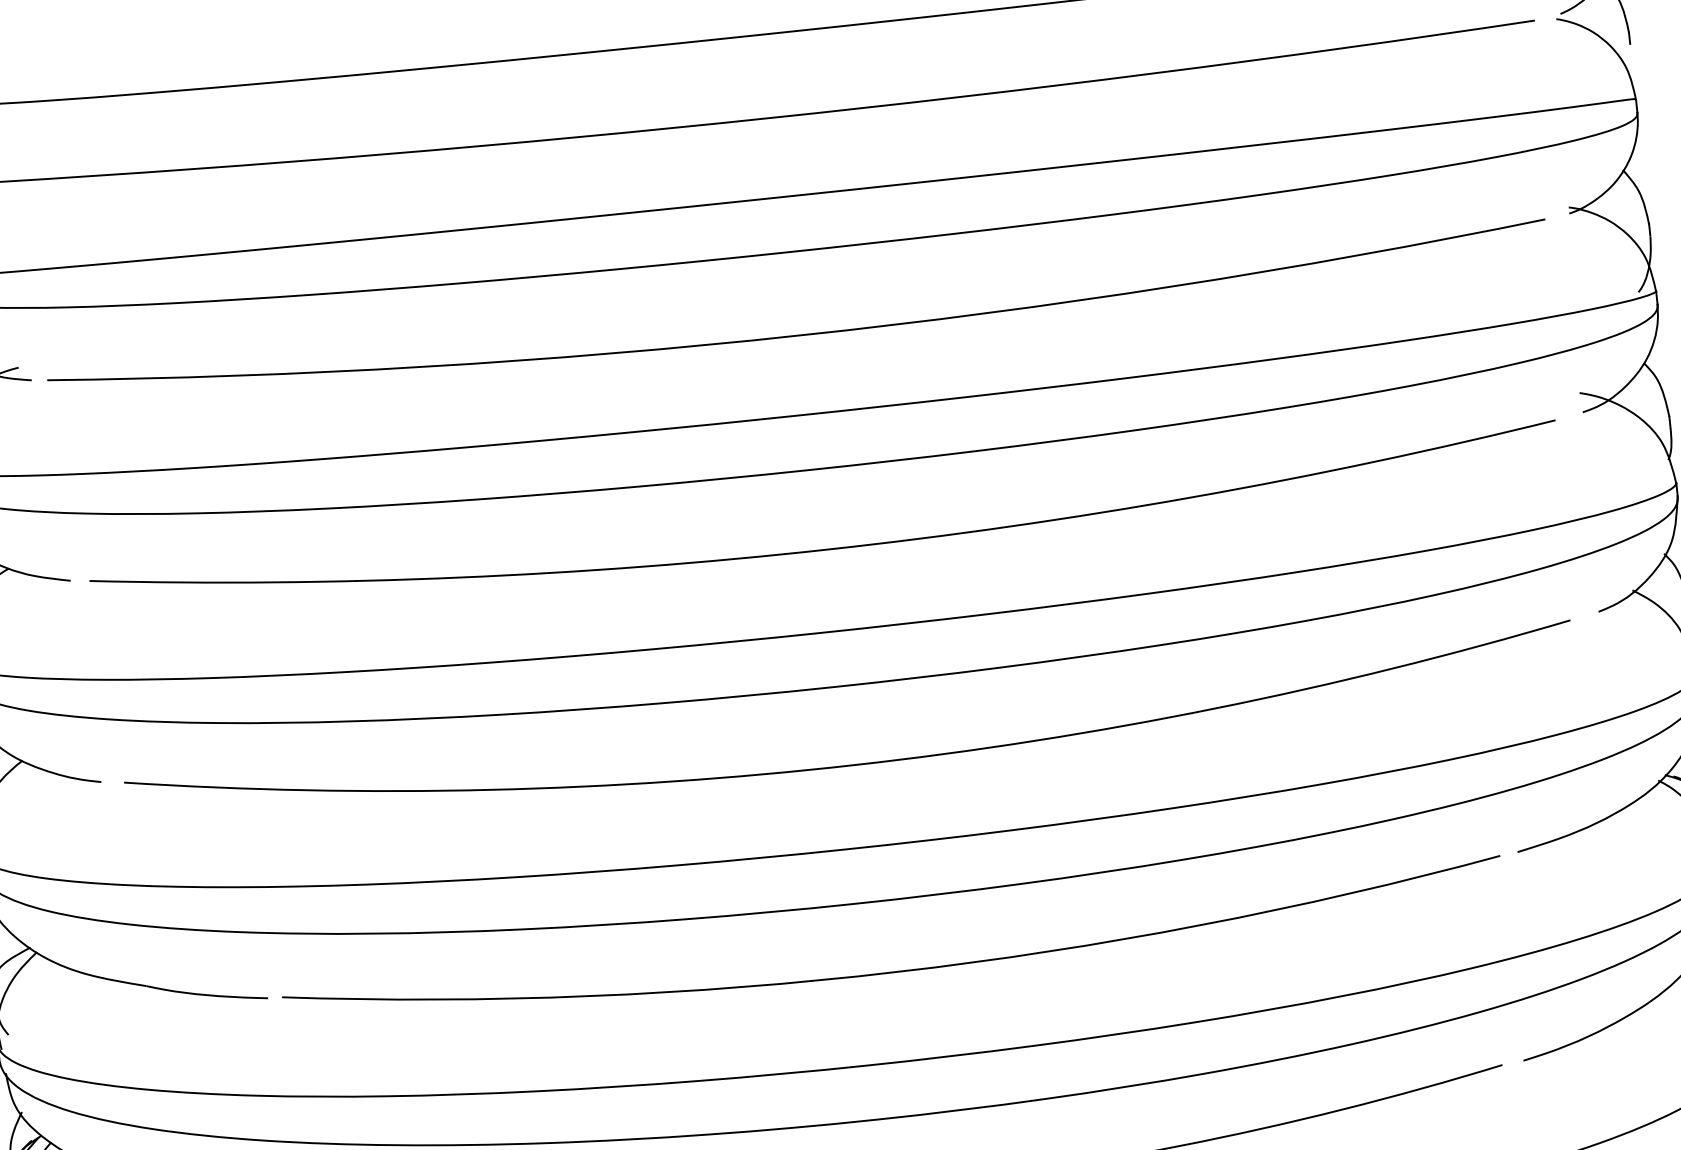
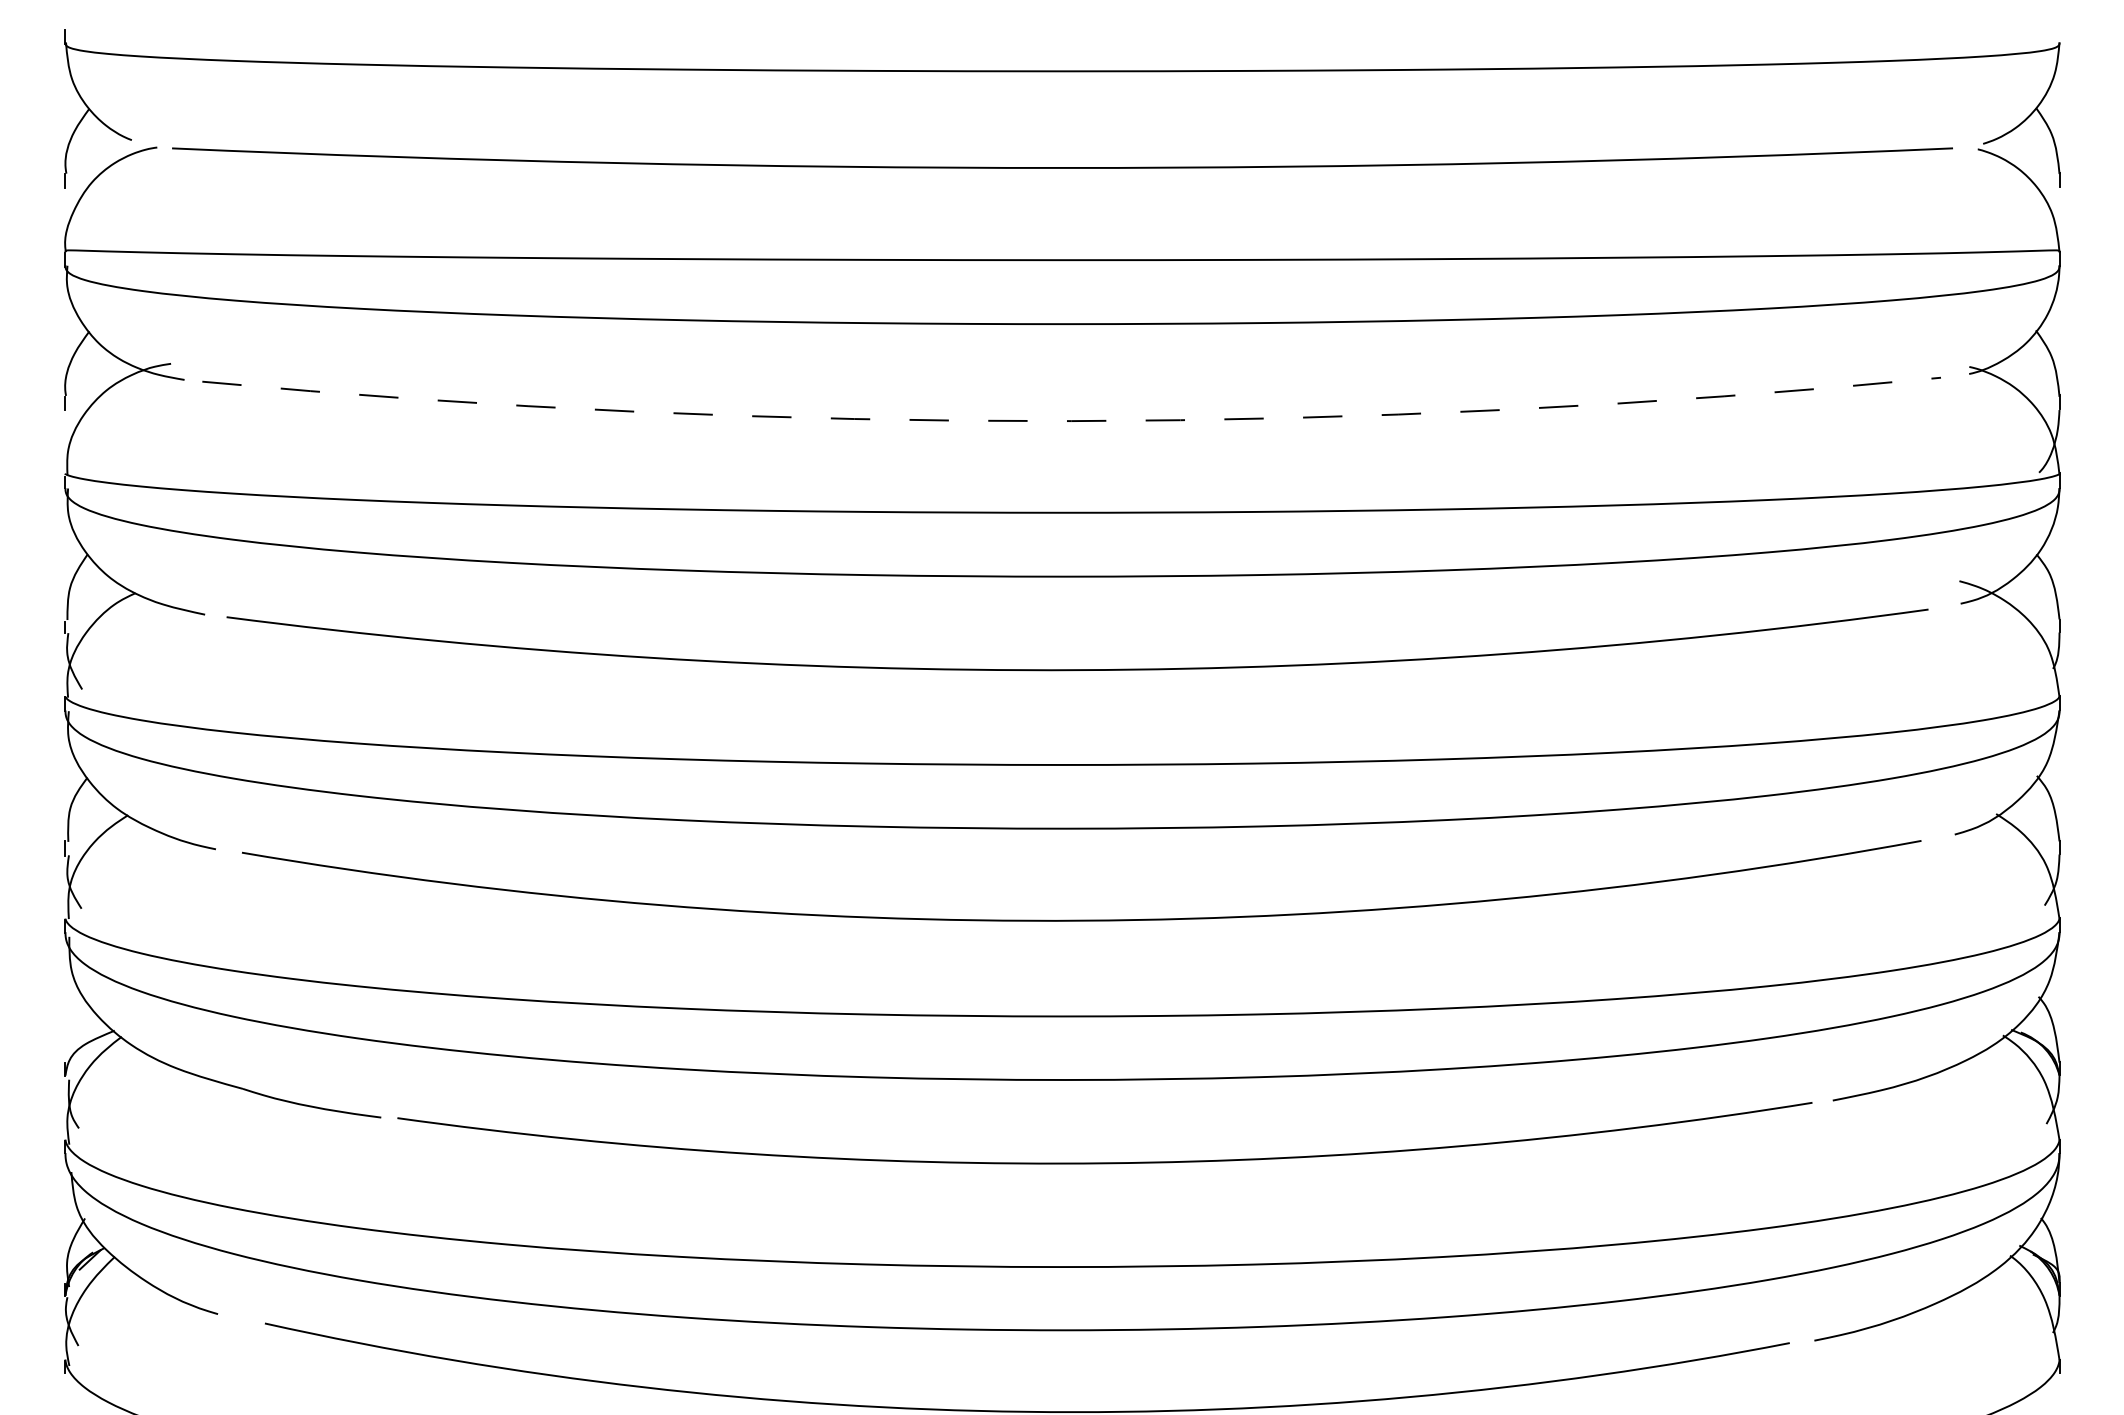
arc: (799, 335) -> (1071, 421), solid -> dashed

